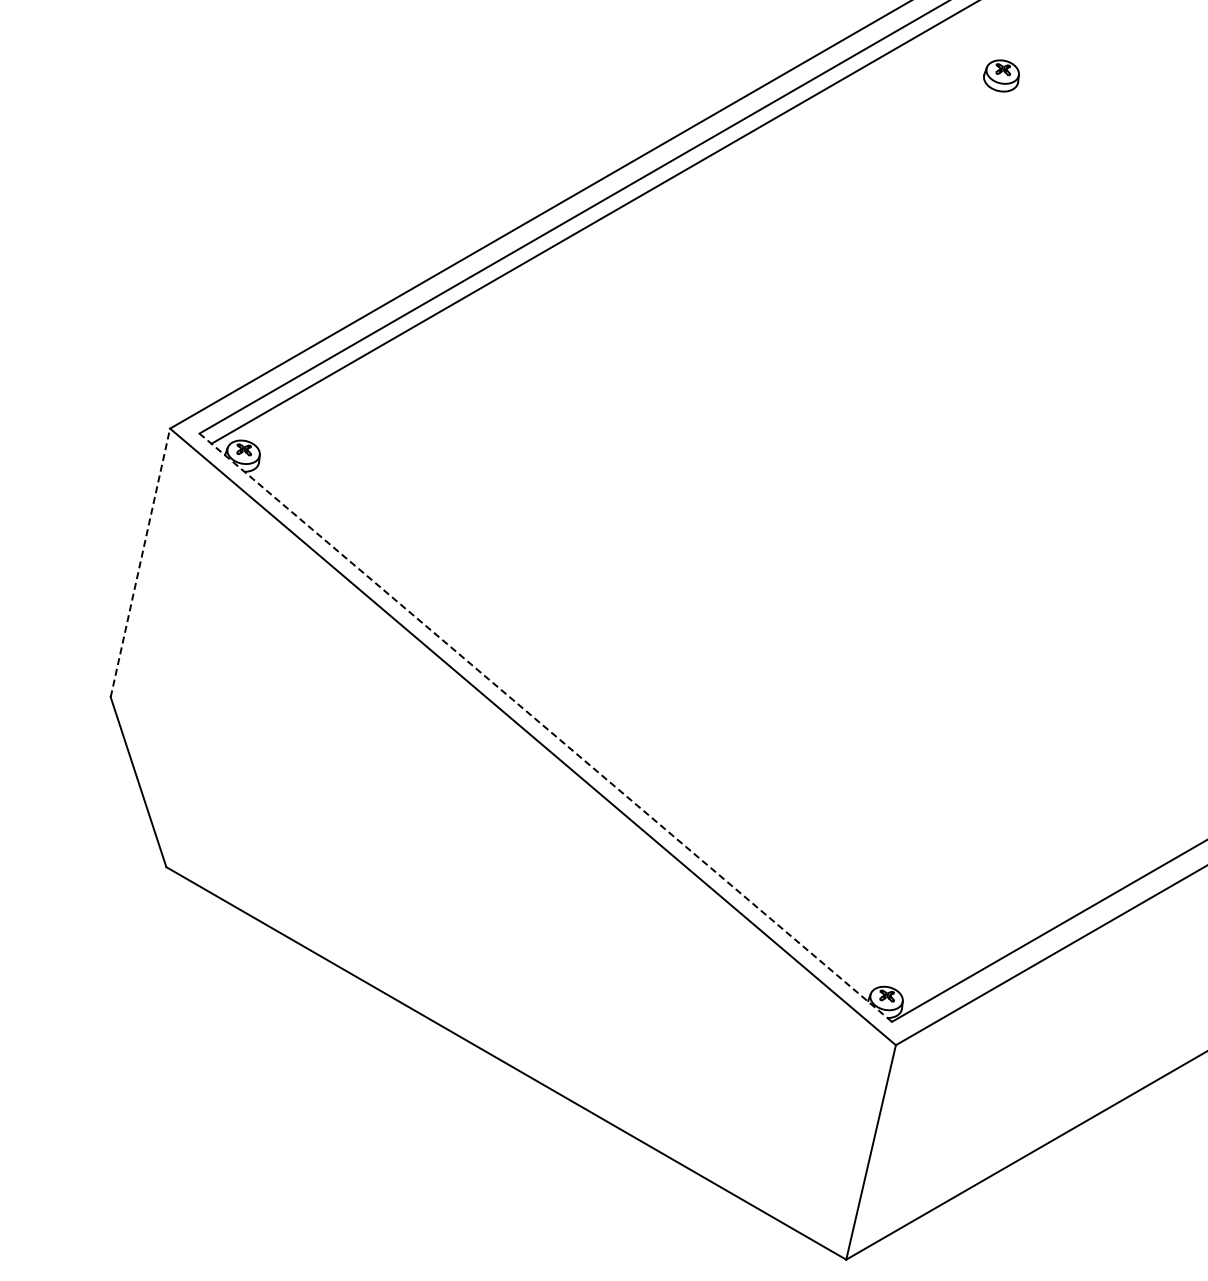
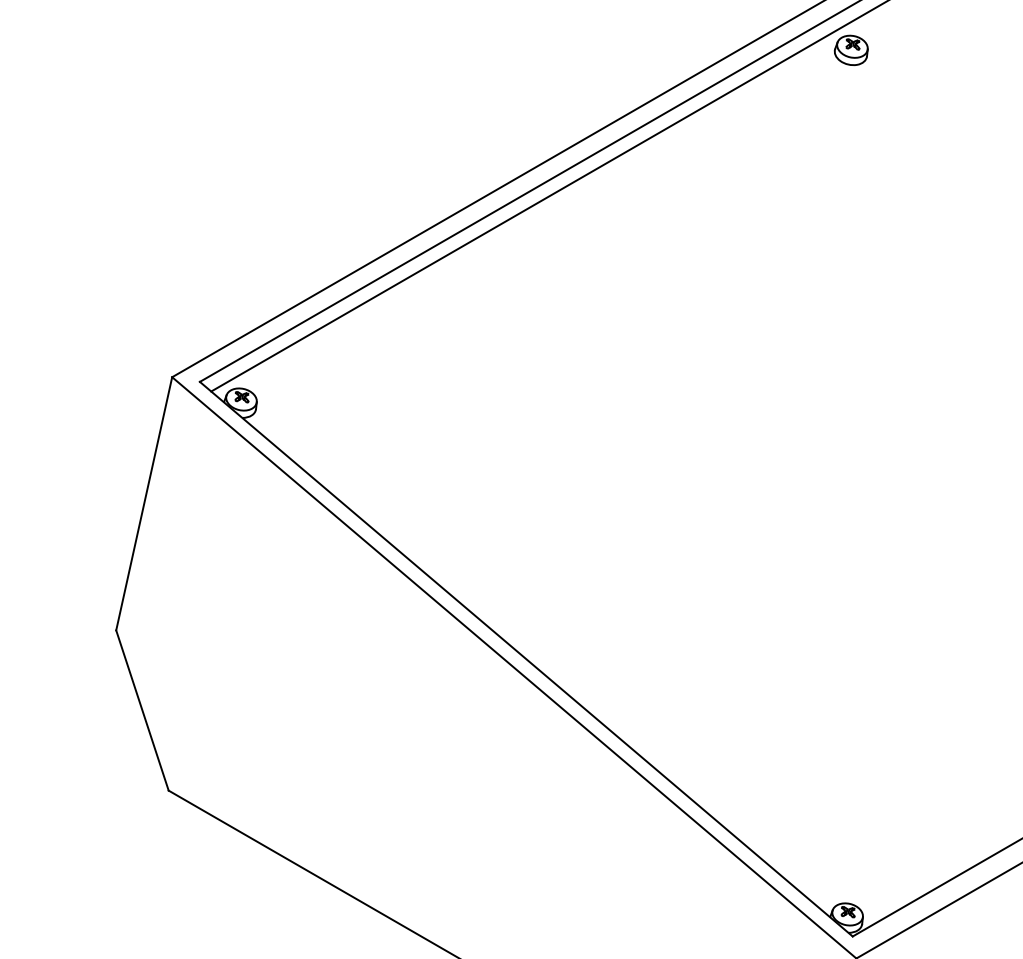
part: (1001, 75) -> (851, 49), moved
line: (140, 562) -> (144, 503), dashed -> solid
line: (545, 727) -> (526, 658), dashed -> solid

